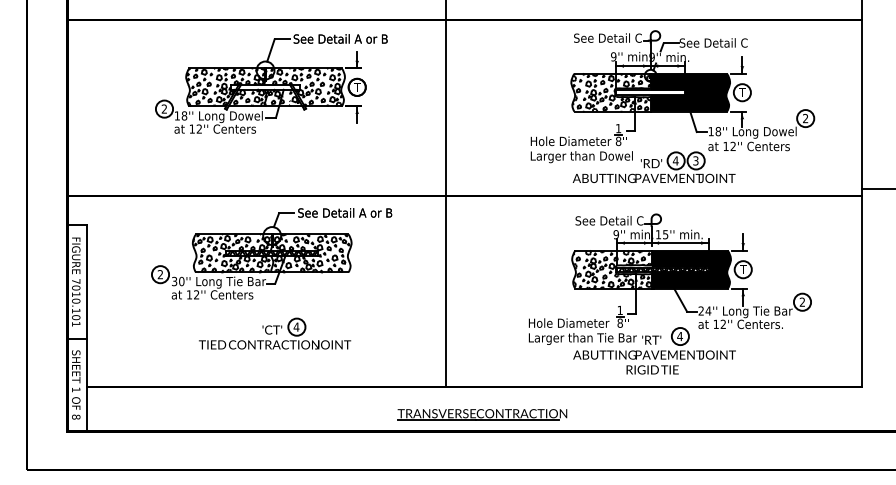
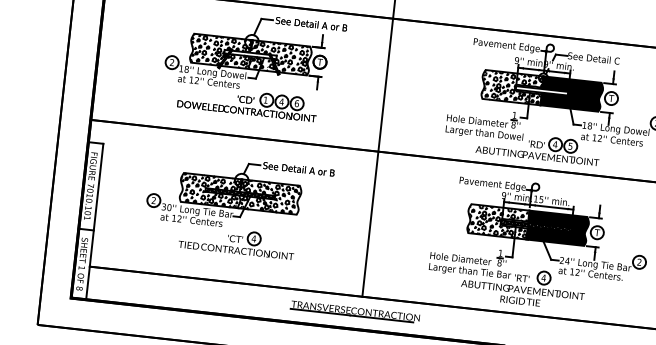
text: (597, 39) -> (506, 46), See Detail C -> Pavement Edge
part: (268, 150) -> (247, 102), added
text: (695, 159) -> (570, 145), 3 -> 5
text: (599, 221) -> (492, 184), See Detail C -> Pavement Edge
part: (271, 253) -> (239, 193), moved
part: (482, 414) -> (355, 311), moved

